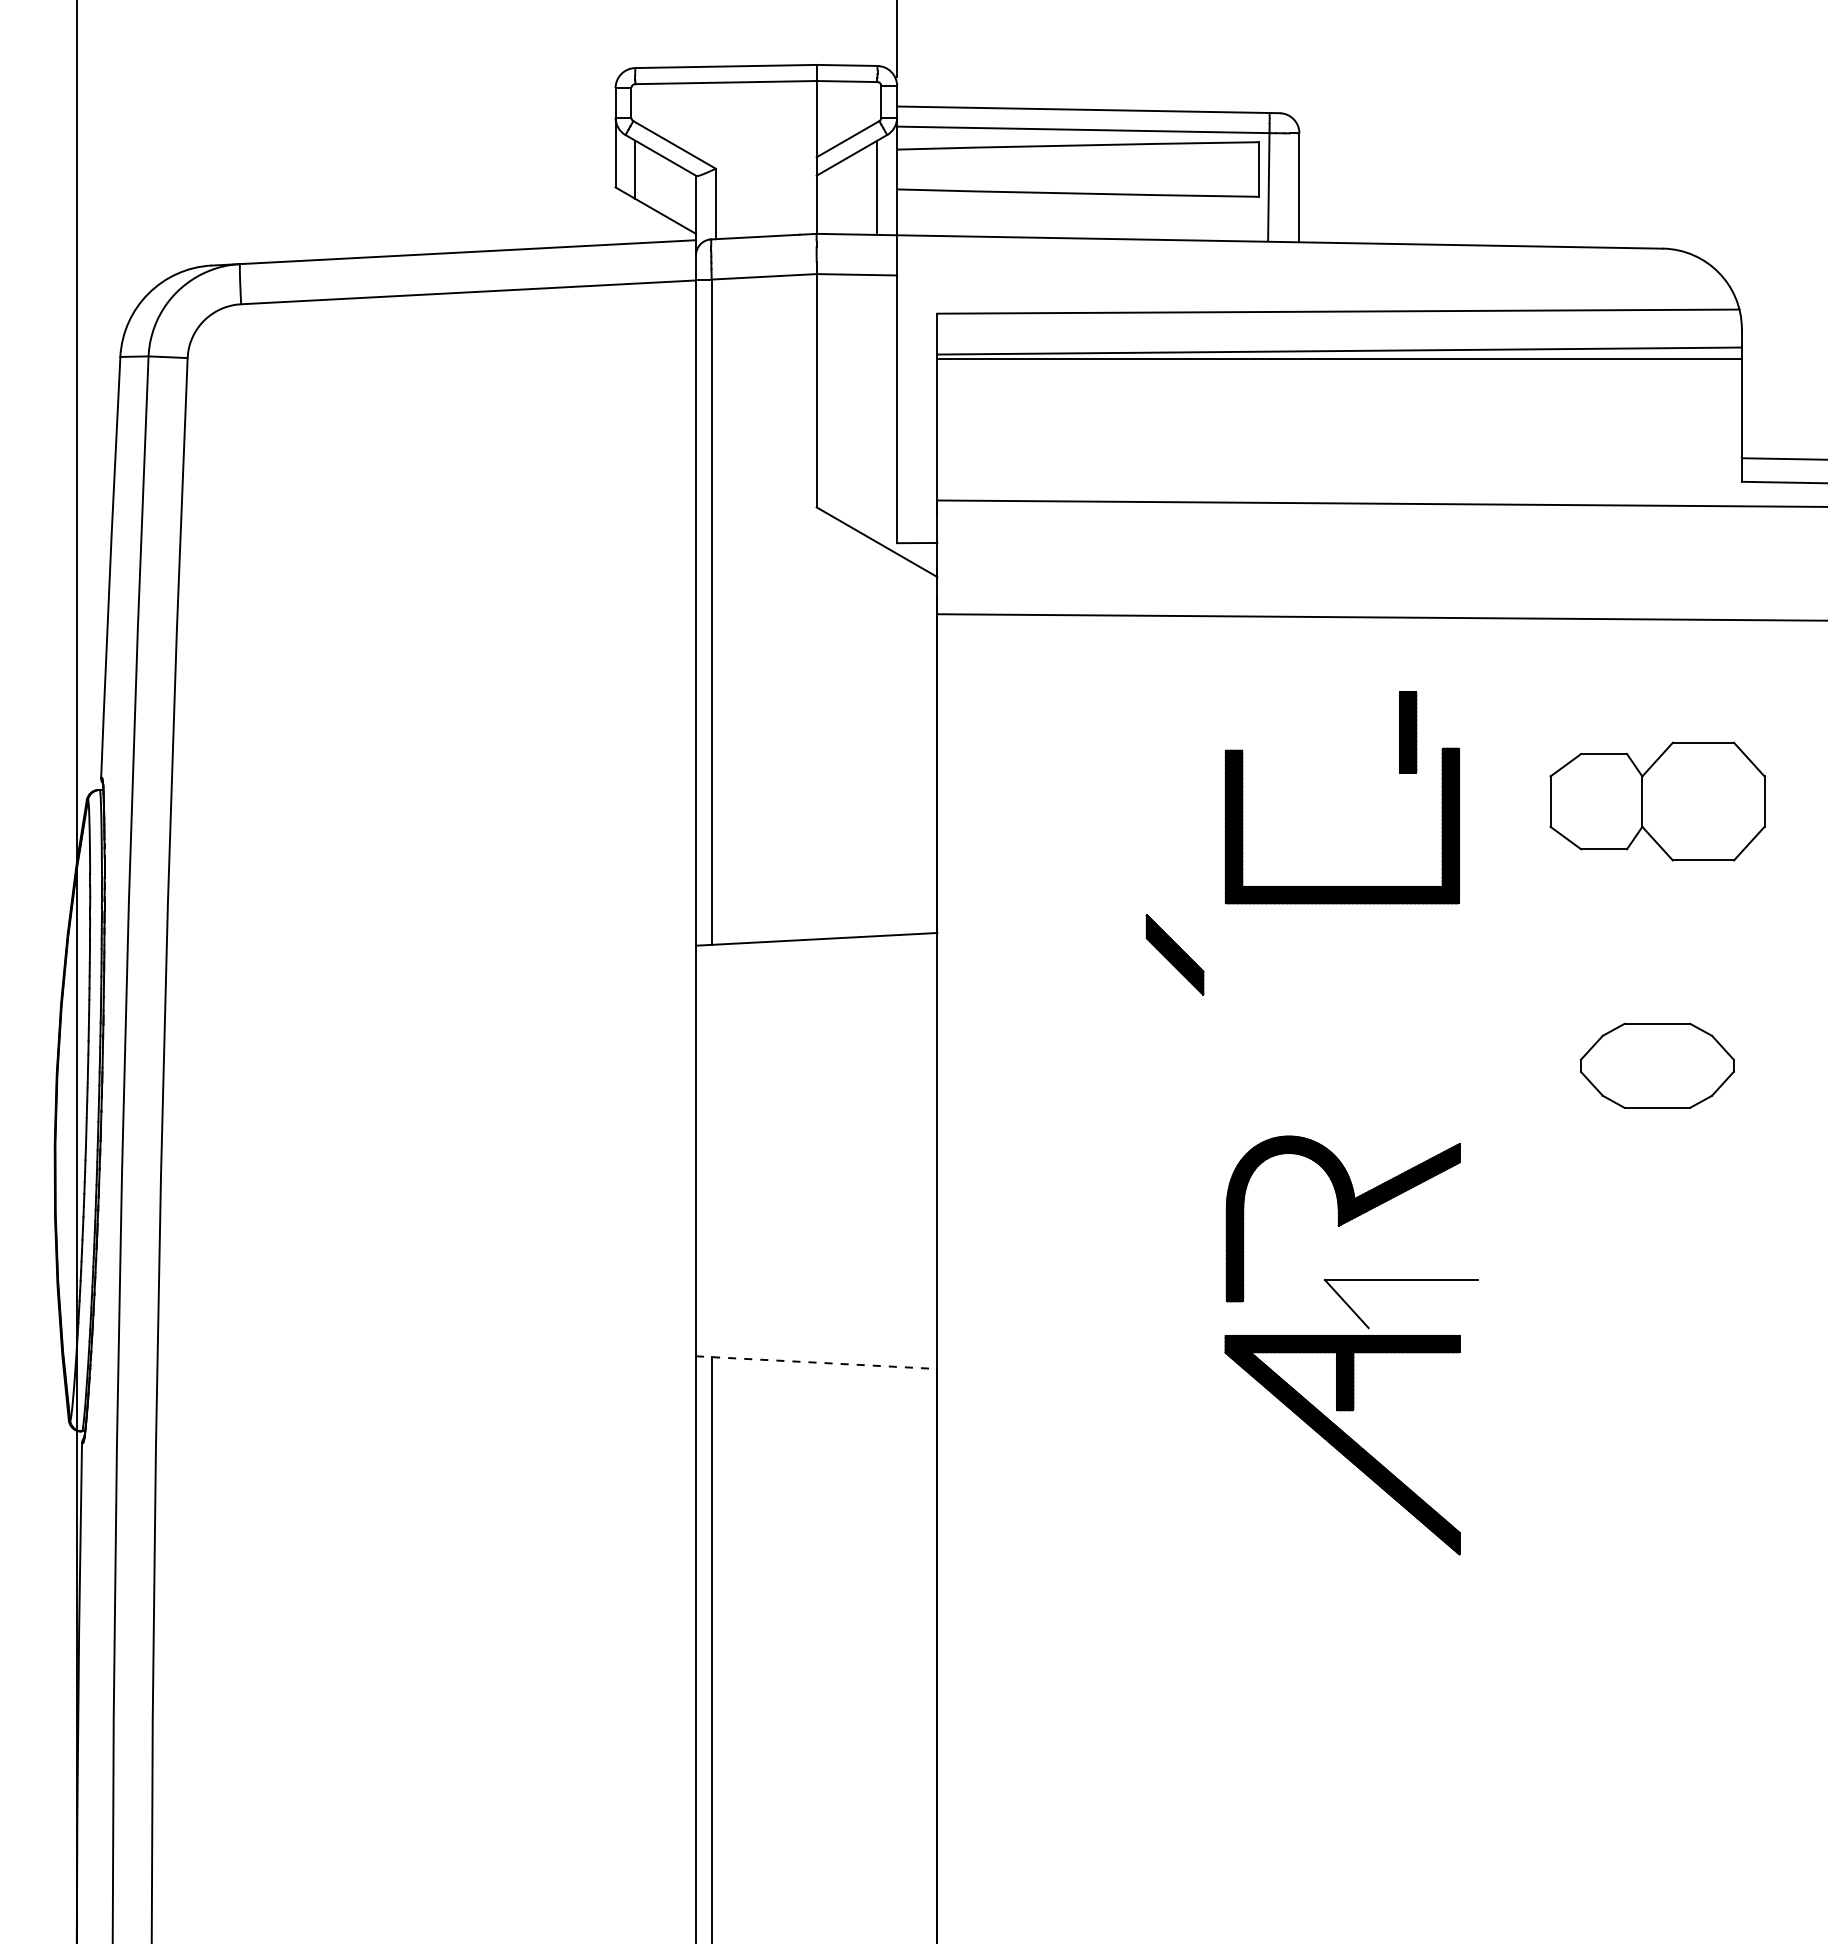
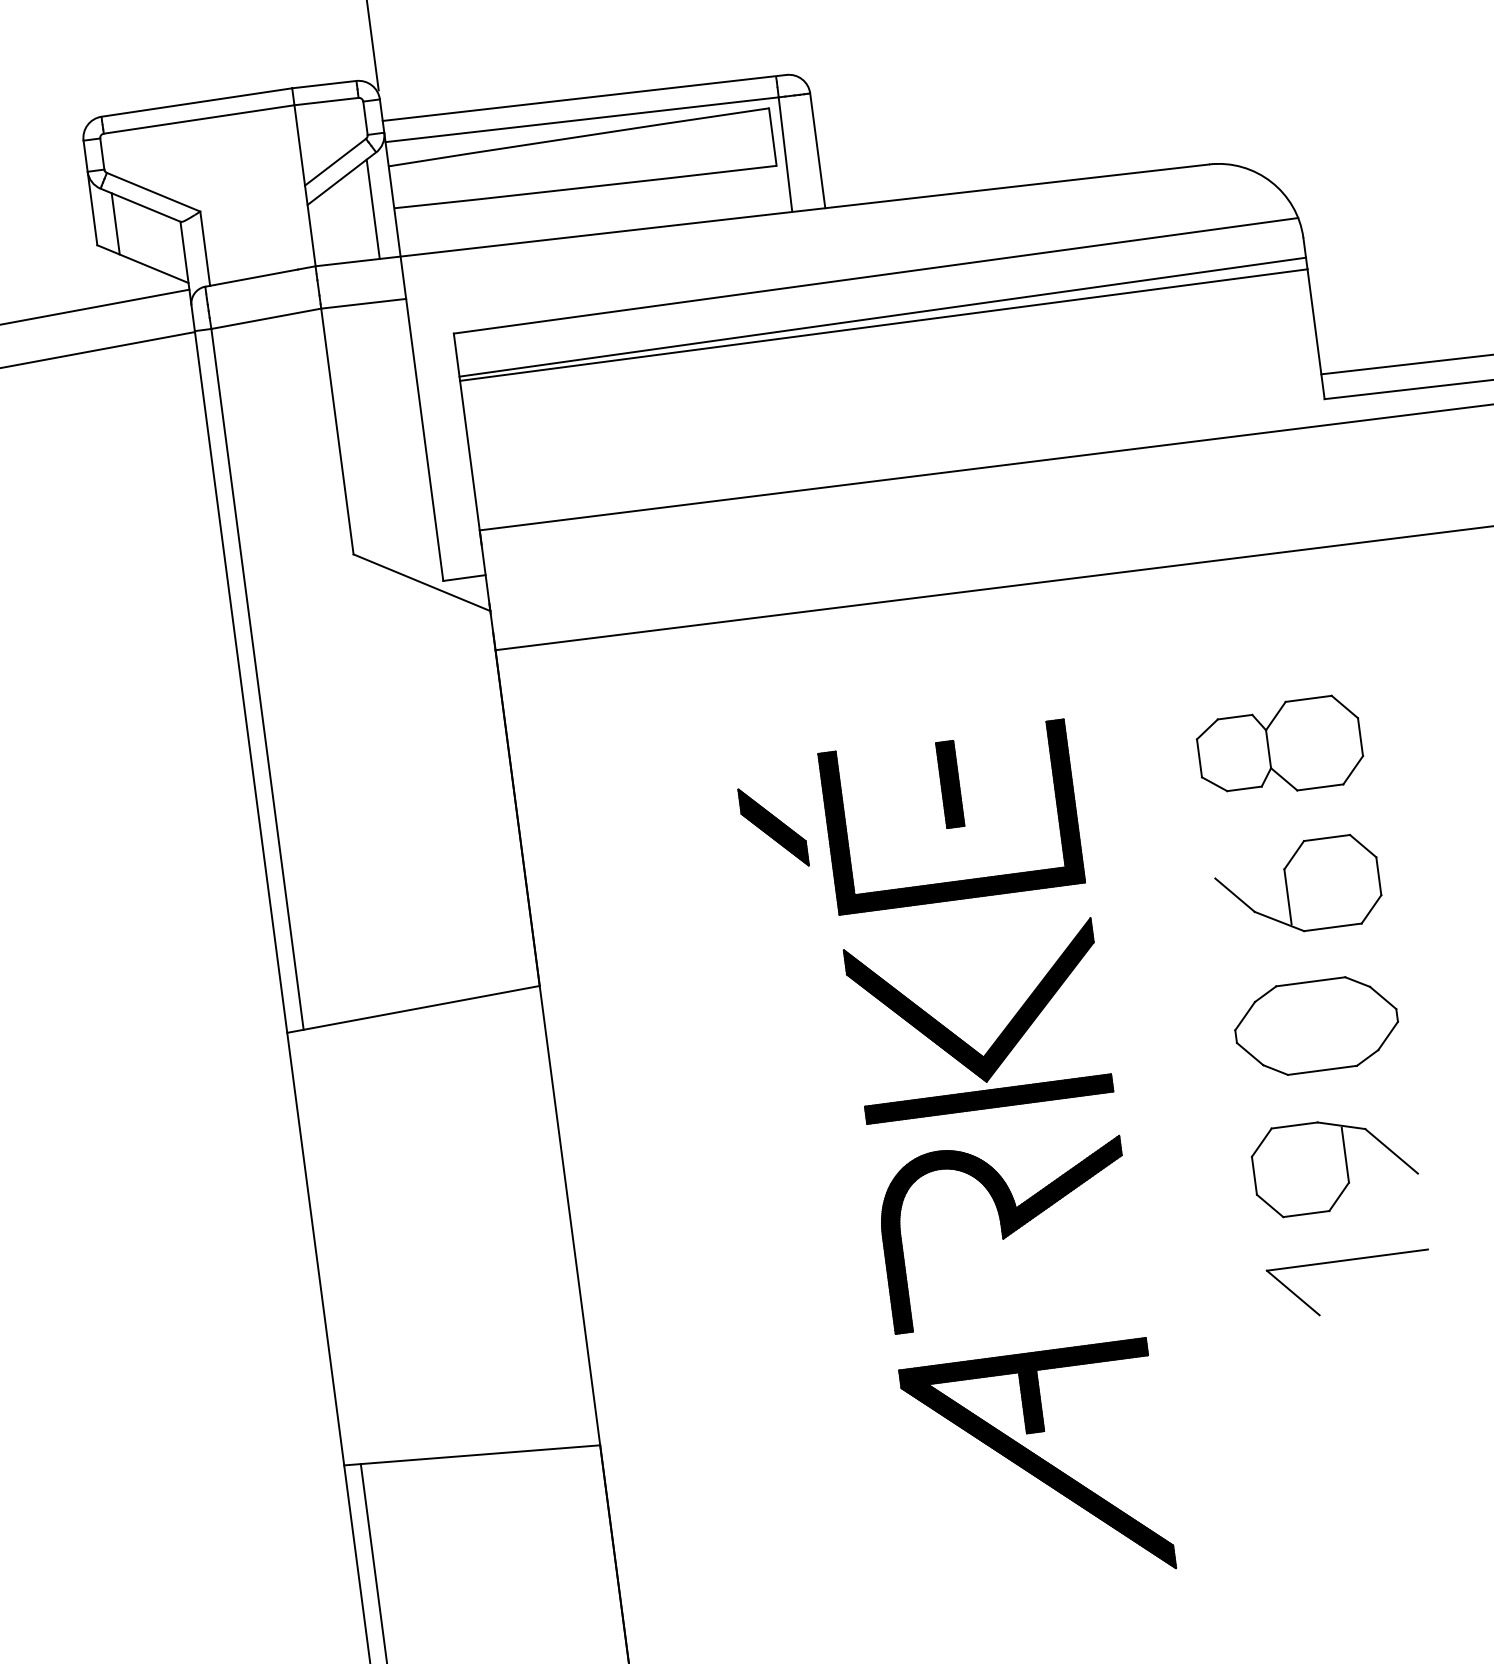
part: (1408, 732) -> (950, 784), moved
part: (1656, 801) -> (1279, 747), size x0.71
part: (1656, 933) -> (1297, 886), added
part: (1174, 954) -> (772, 827), moved
part: (1325, 1035) -> (962, 1040), added
part: (1657, 1197) -> (1335, 1164), added
part: (1401, 1280) -> (1347, 1260), moved
line: (816, 1362) -> (471, 1455), dashed -> solid

